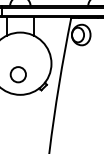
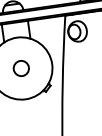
circle: (17, 74) -> (20, 68), moved

